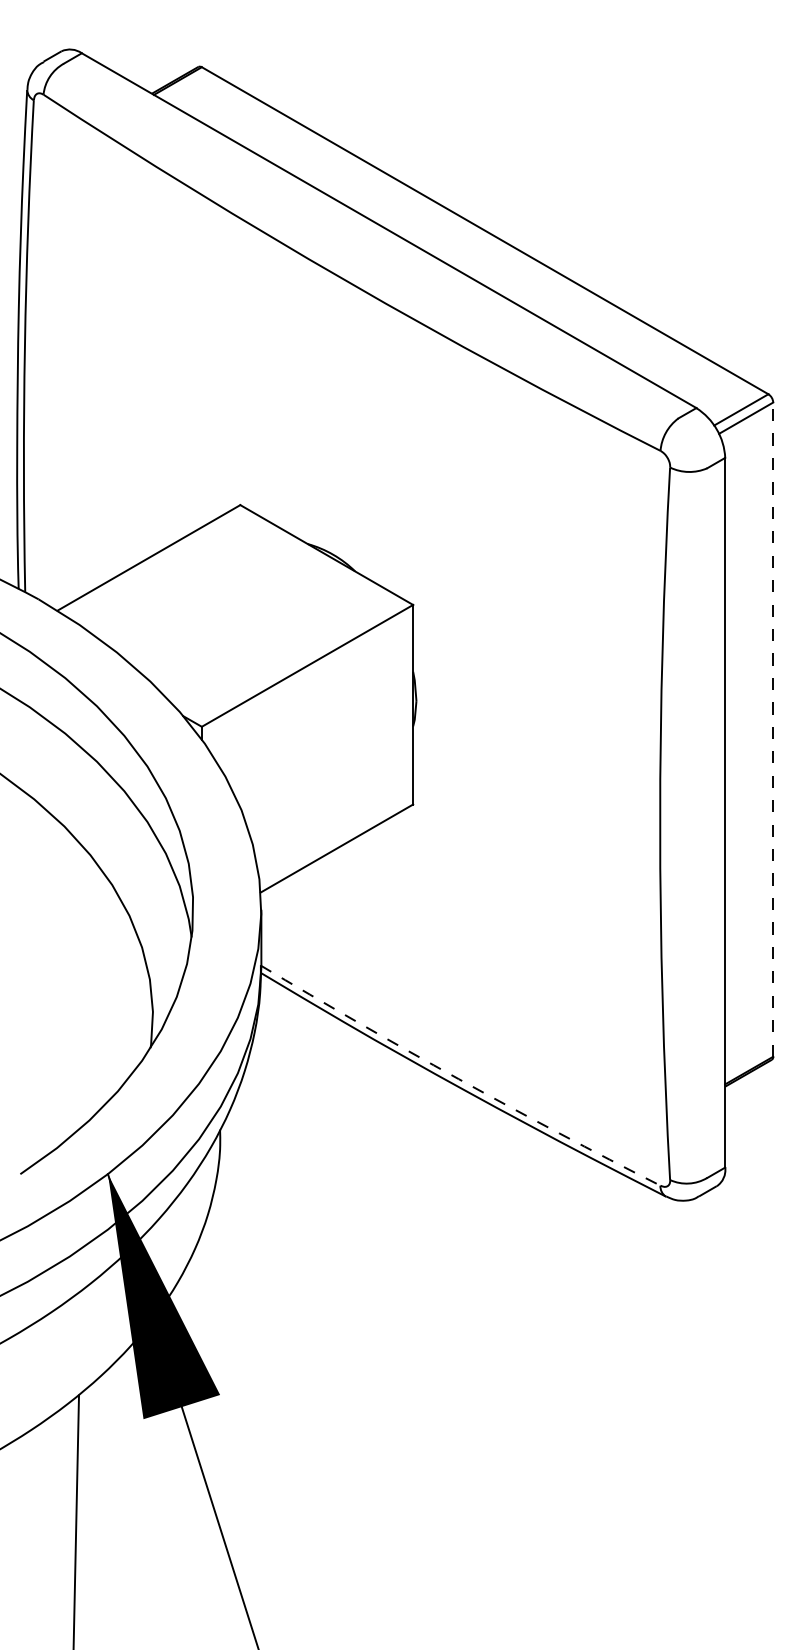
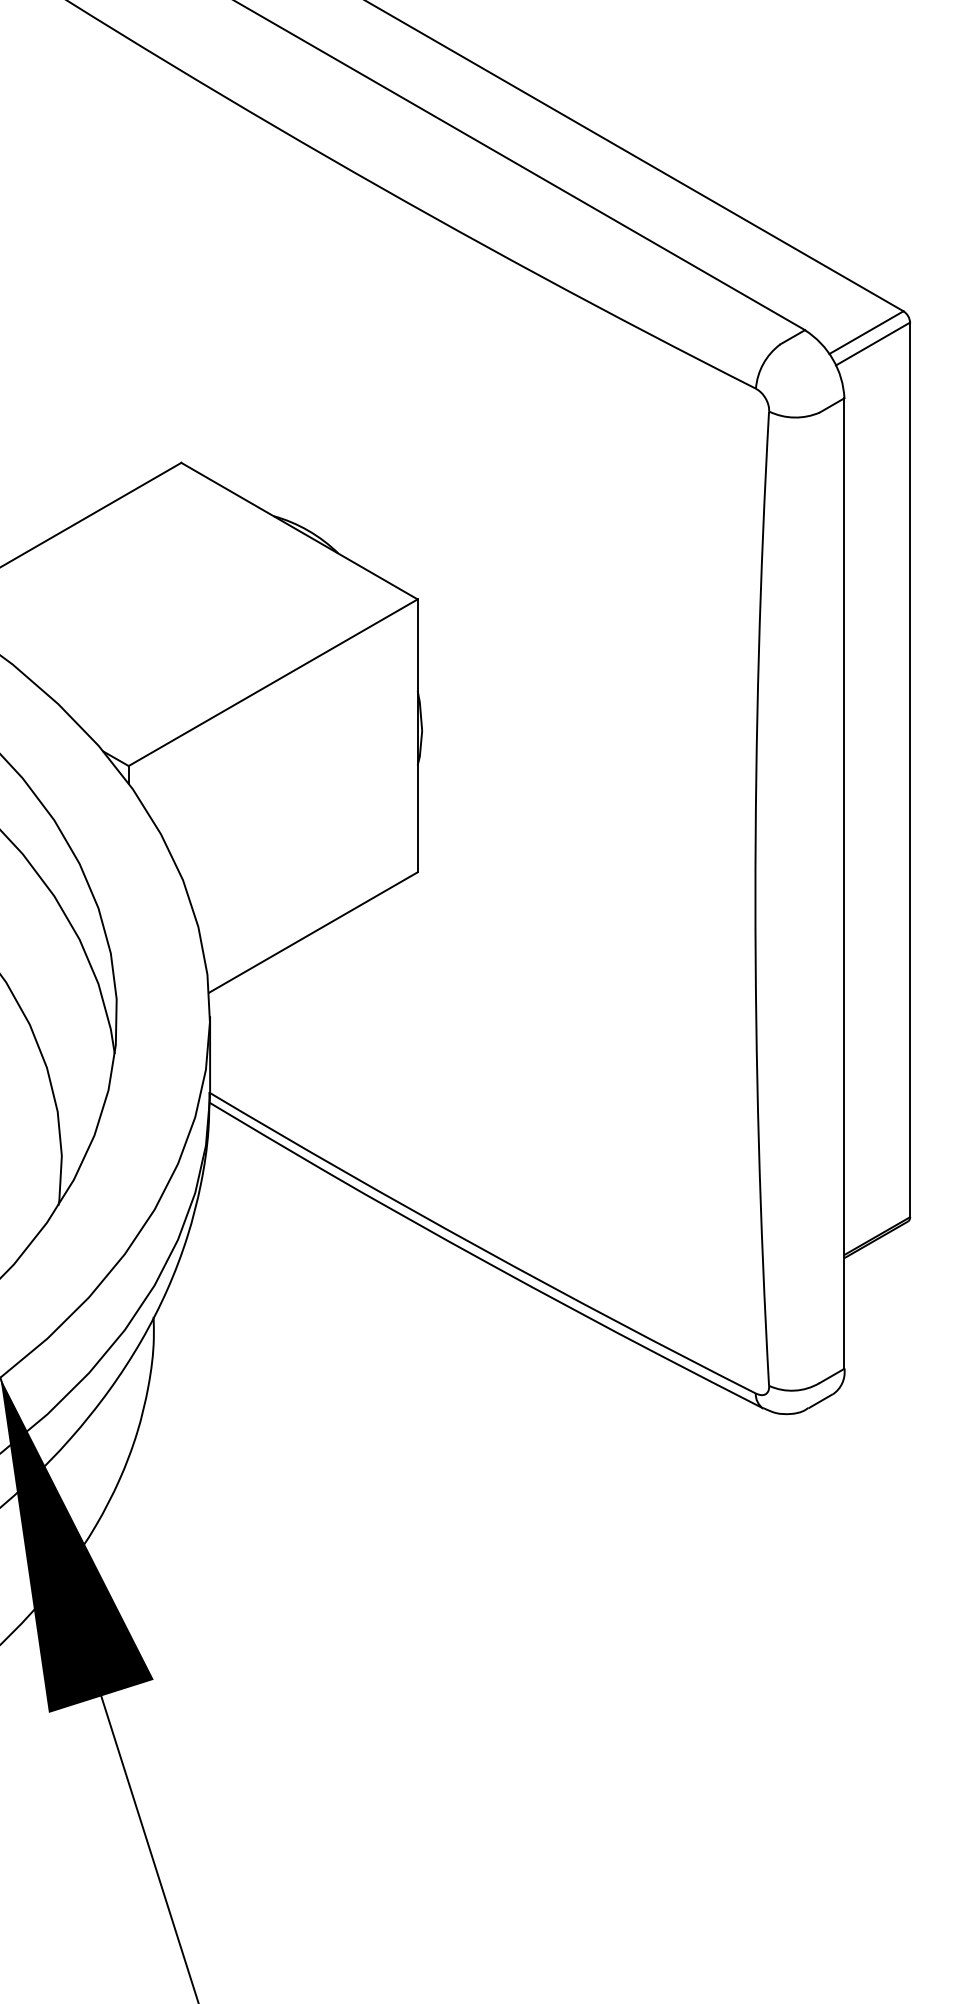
line: (773, 729) -> (910, 769), dashed -> solid
arc: (458, 1079) -> (479, 1248), dashed -> solid

